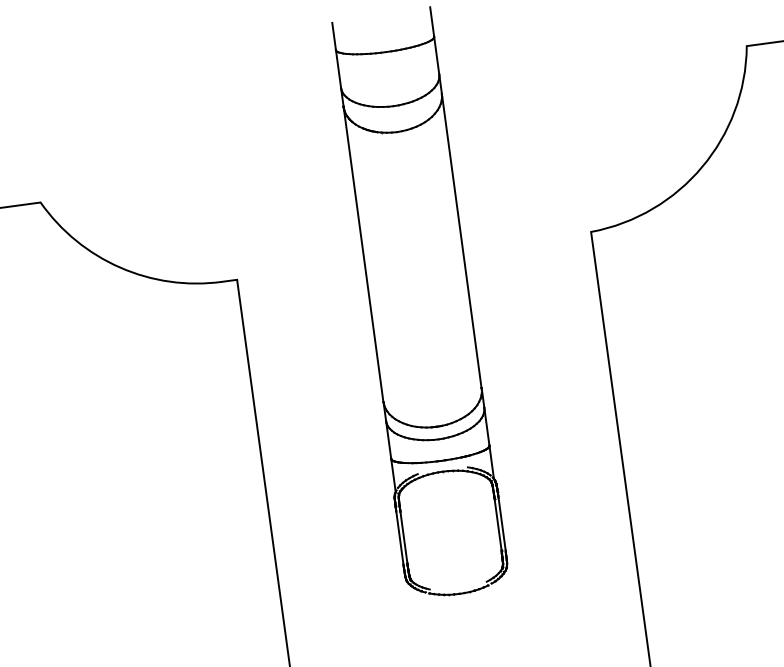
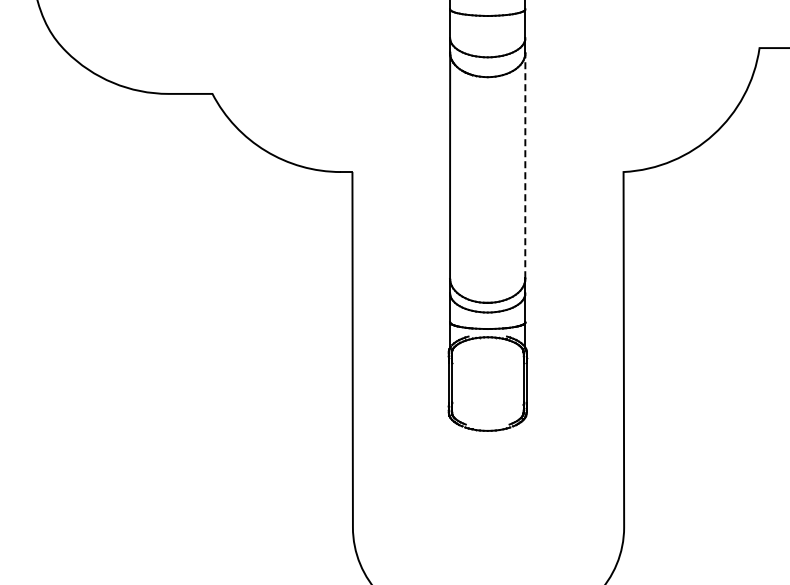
line: (461, 240) -> (525, 165), solid -> dashed

